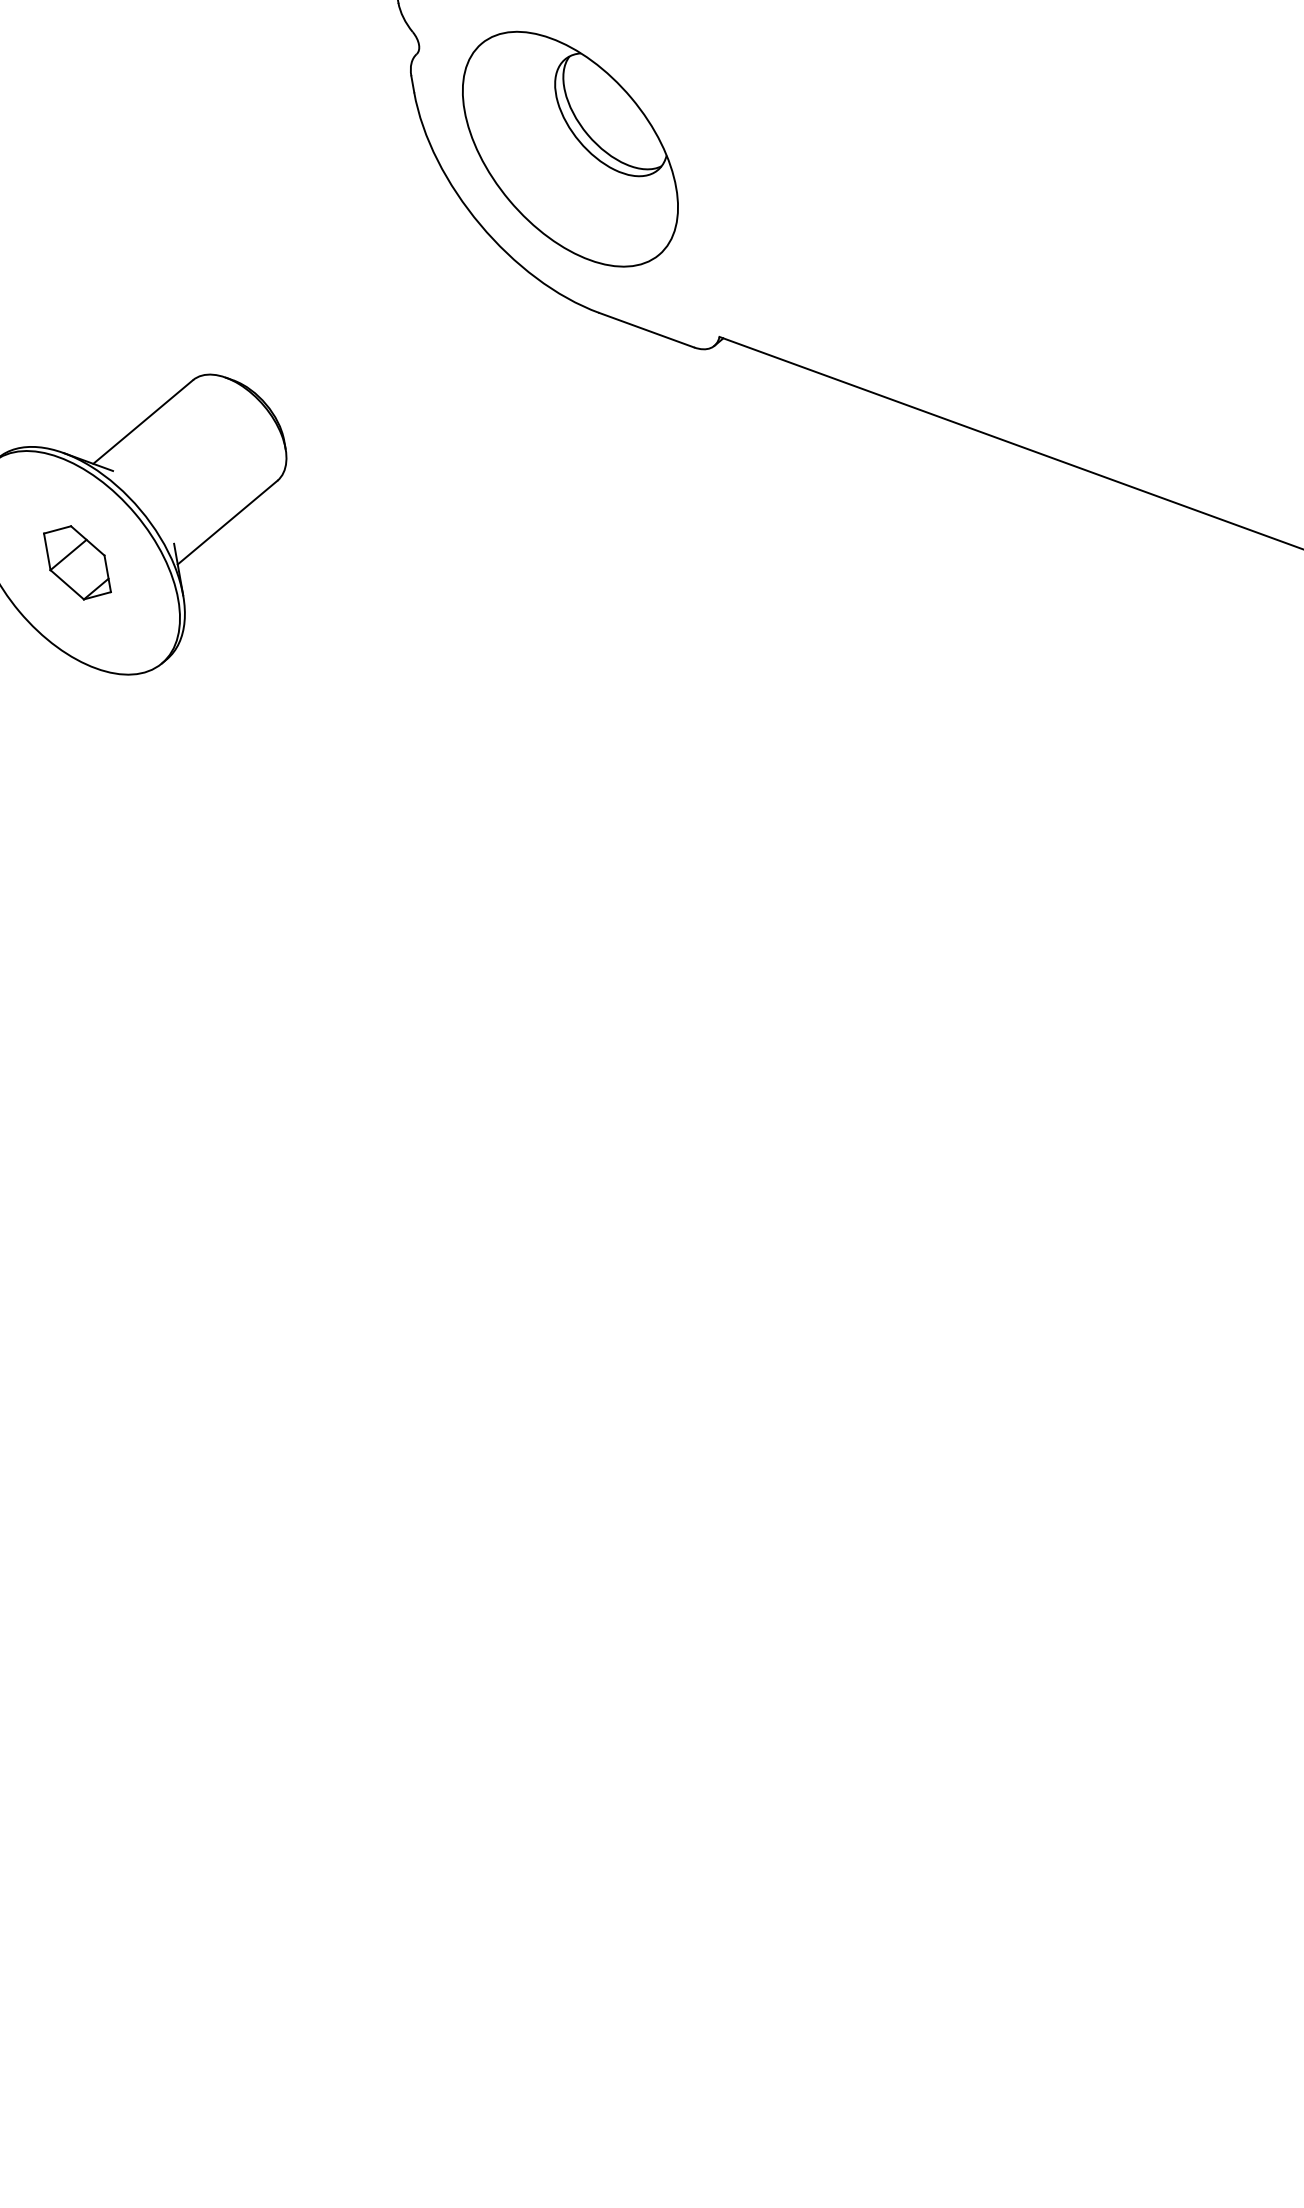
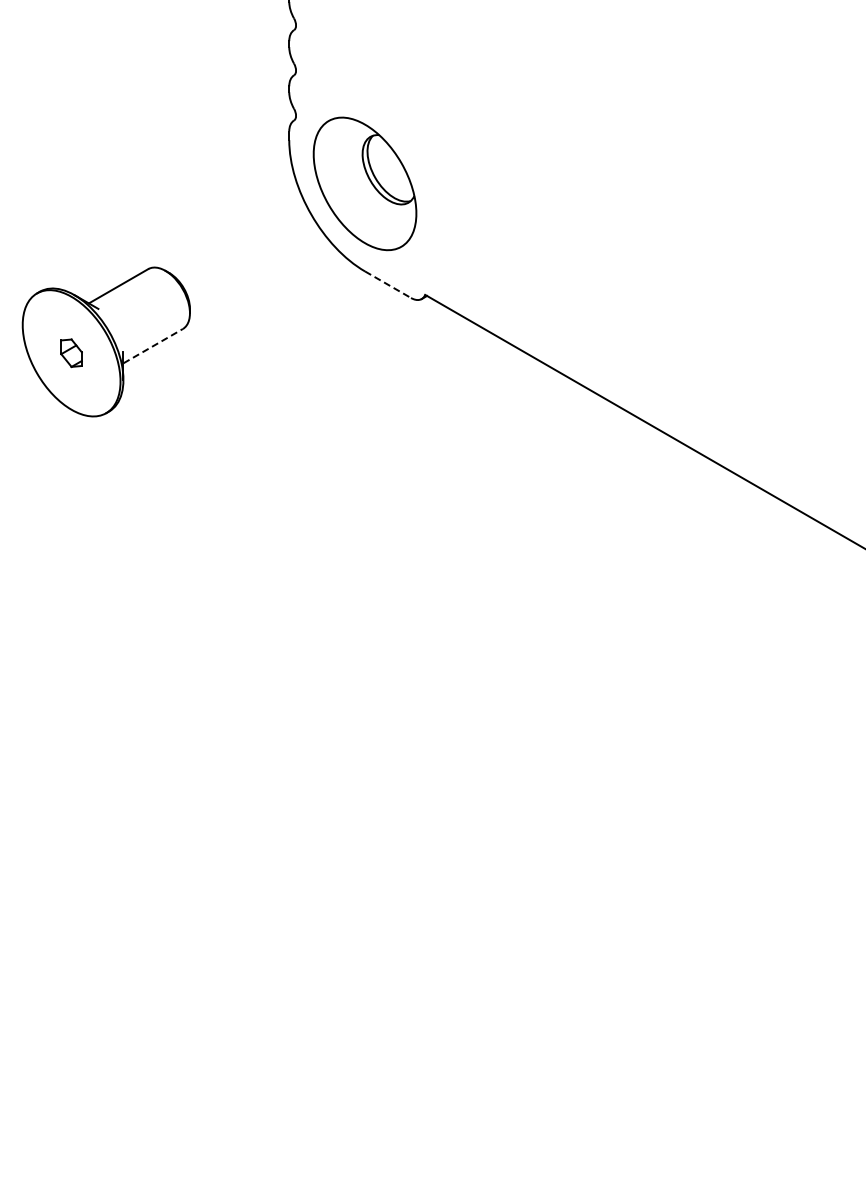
line: (647, 329) -> (388, 284), solid -> dashed
line: (228, 521) -> (153, 345), solid -> dashed
part: (76, 561) -> (71, 352), size x0.7

